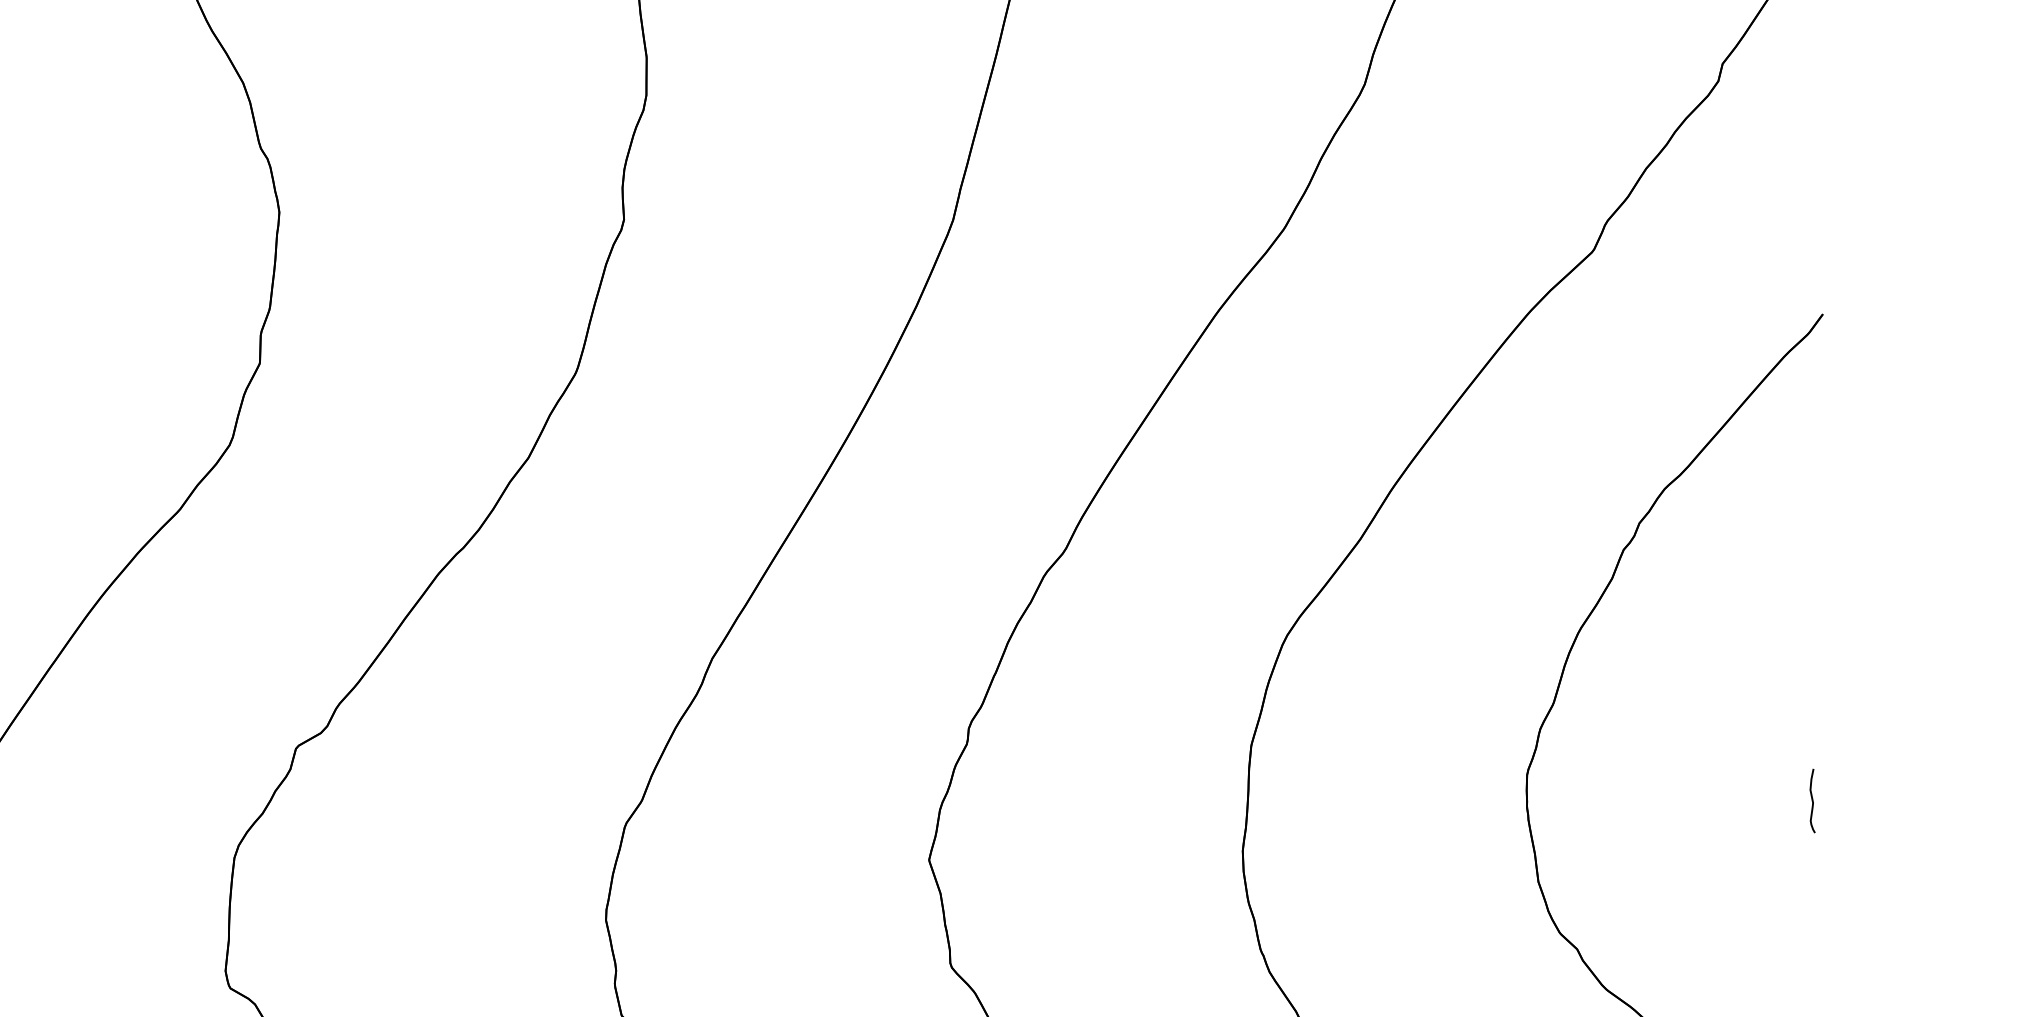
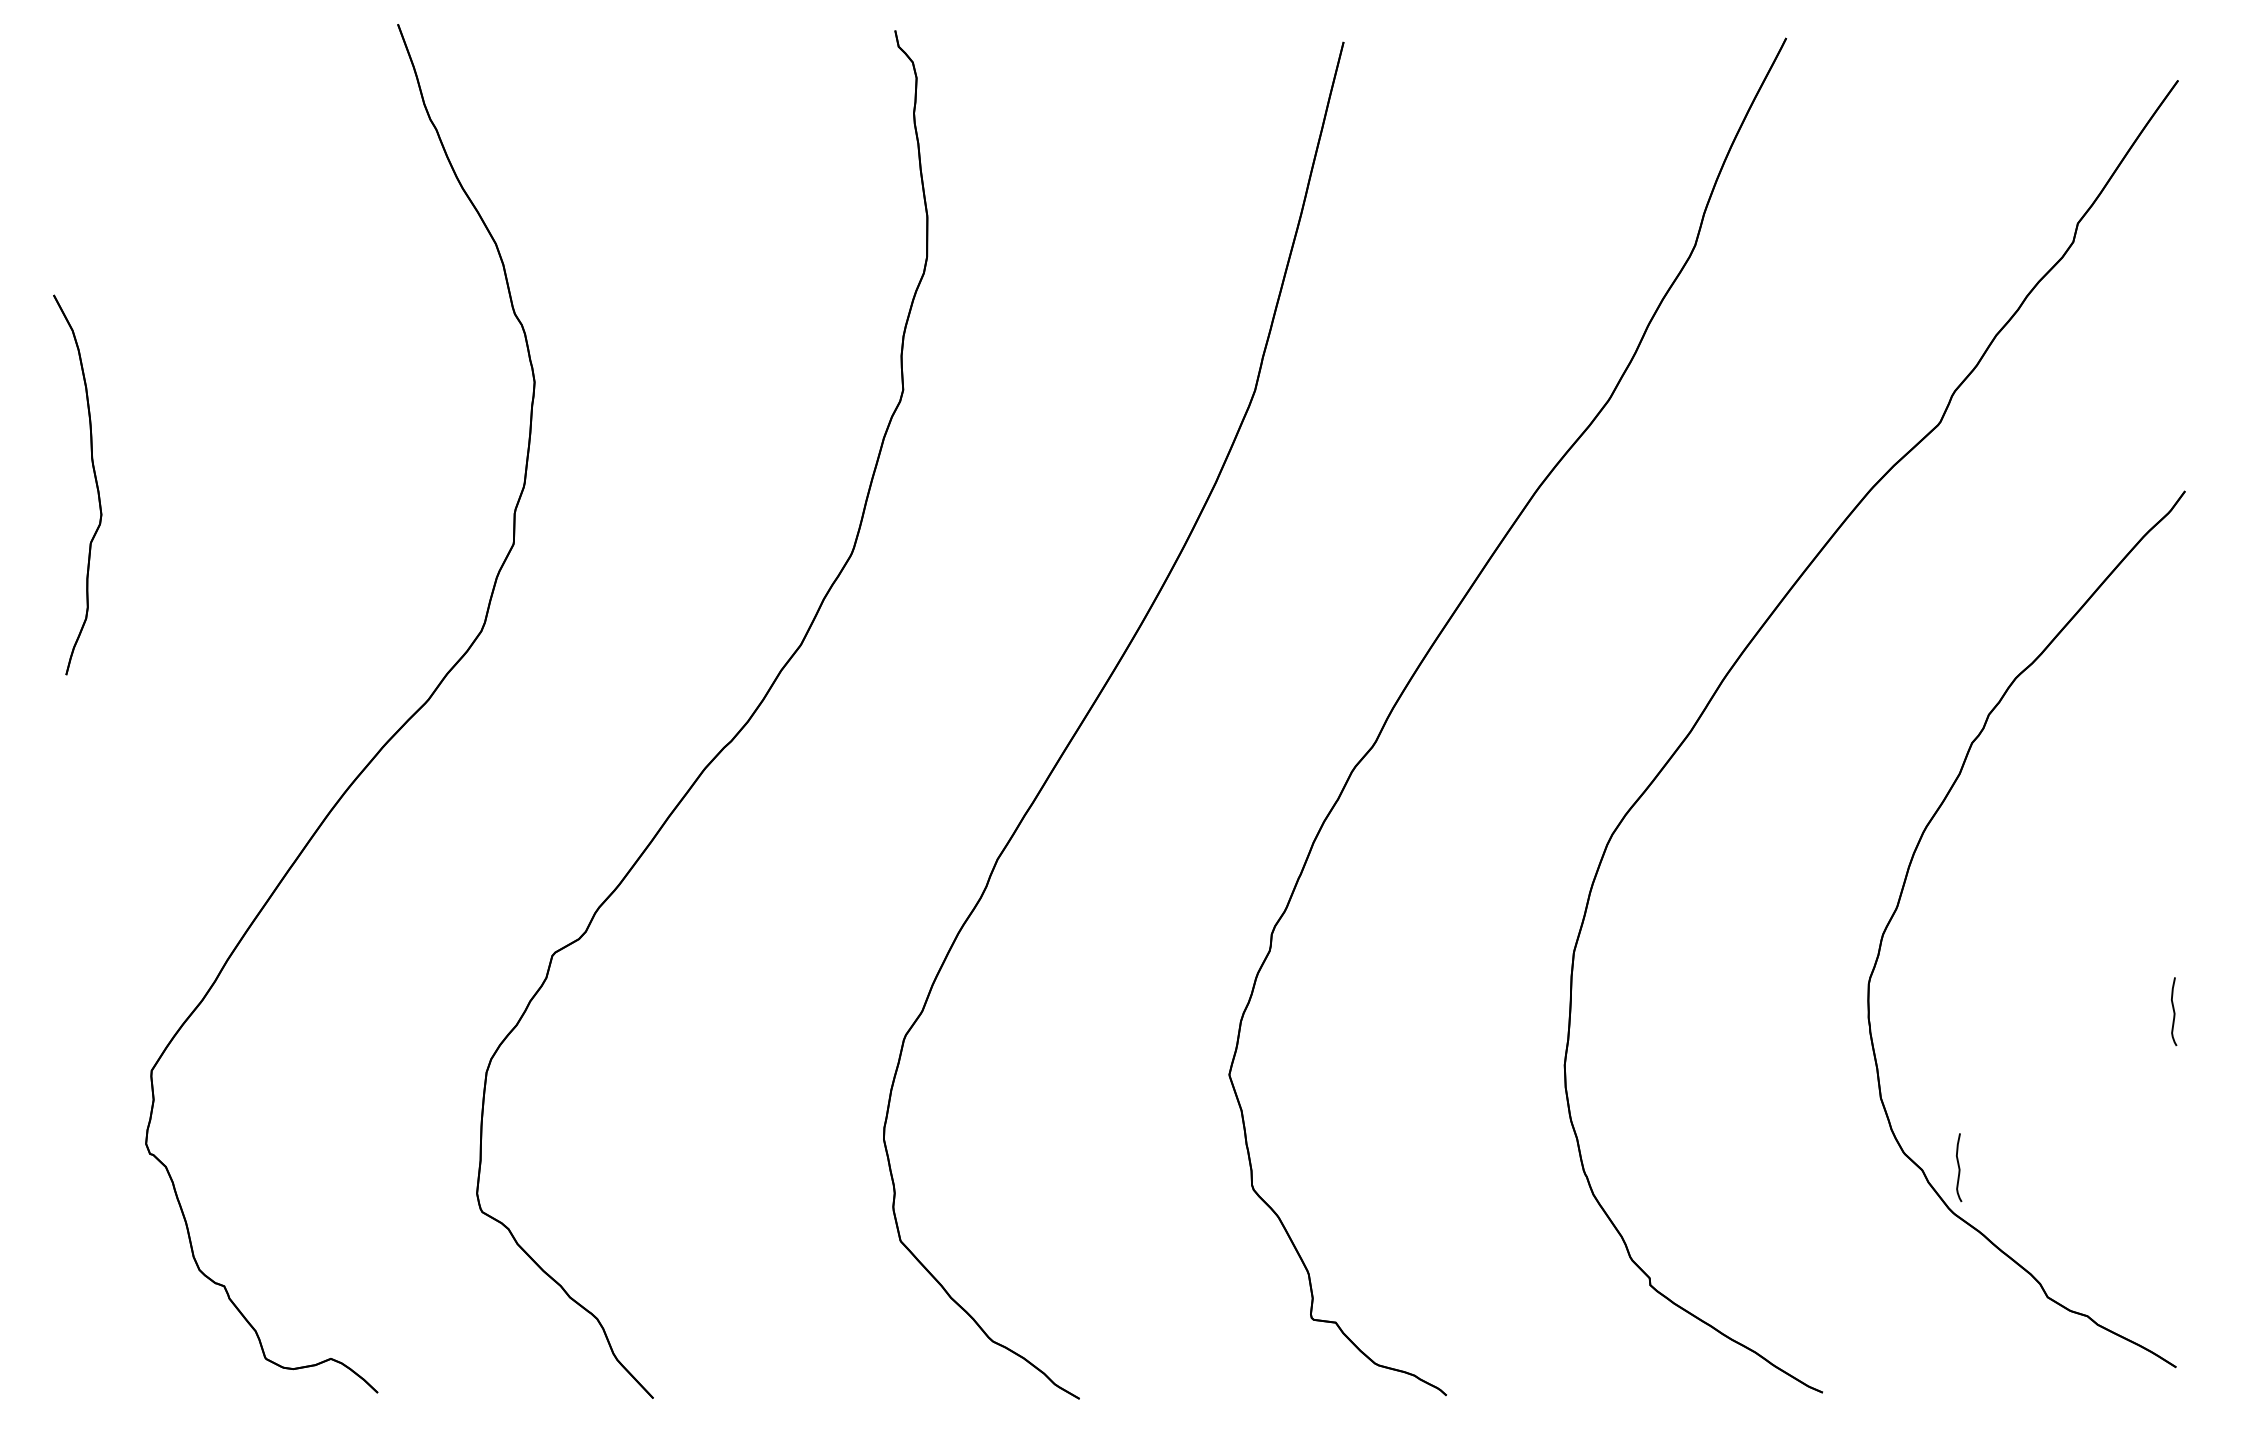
curve: (1611, 946) -> (1959, 1167), added

